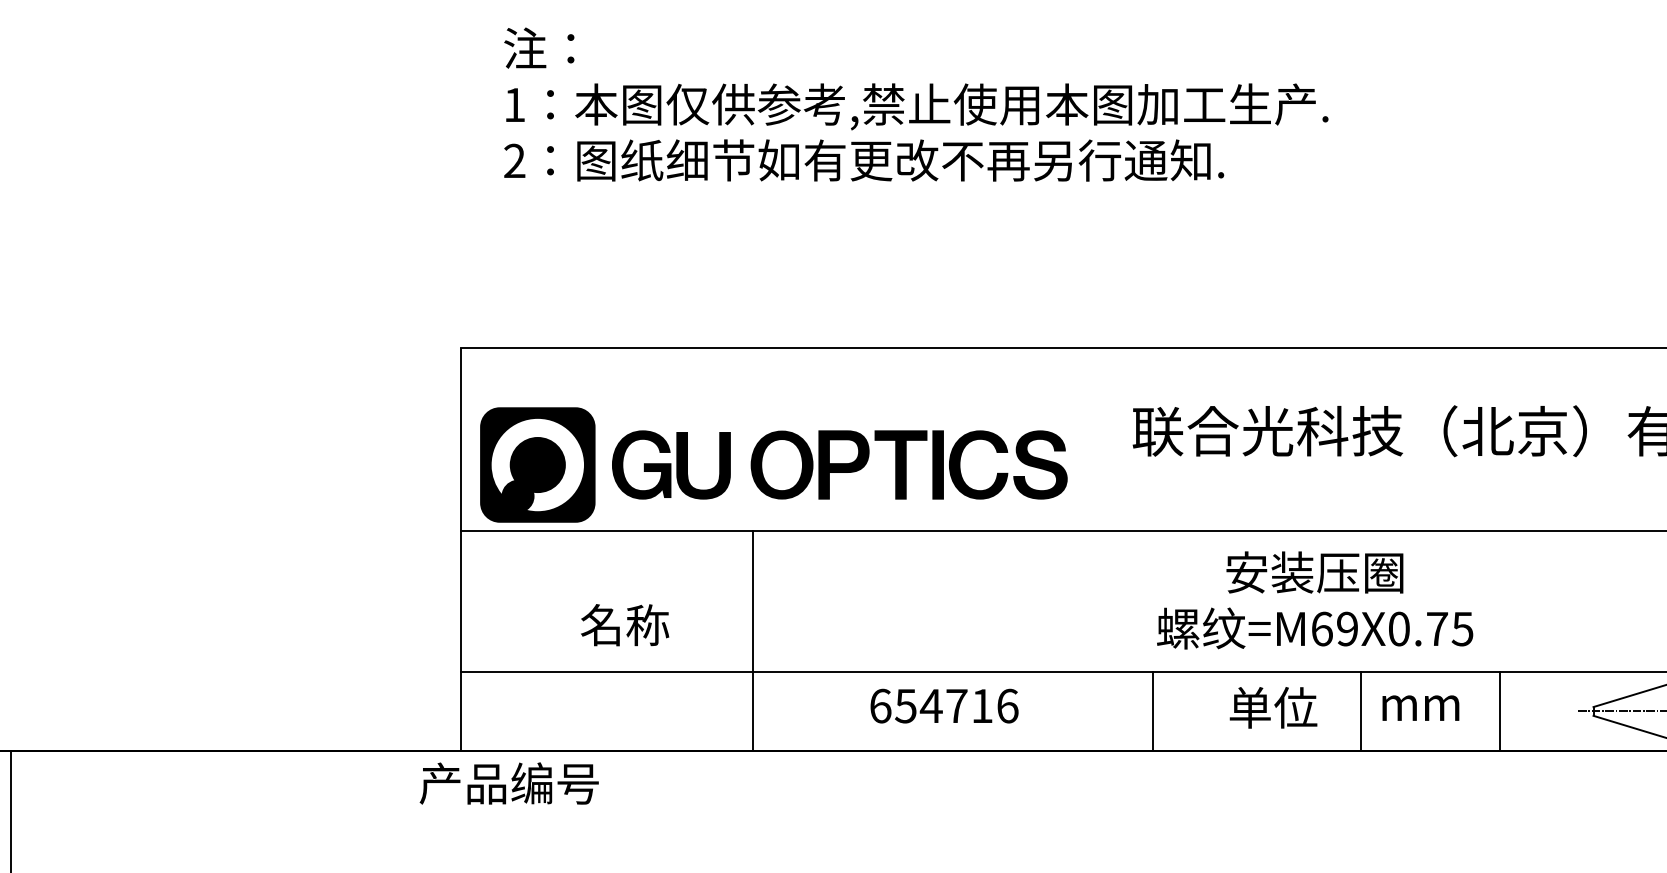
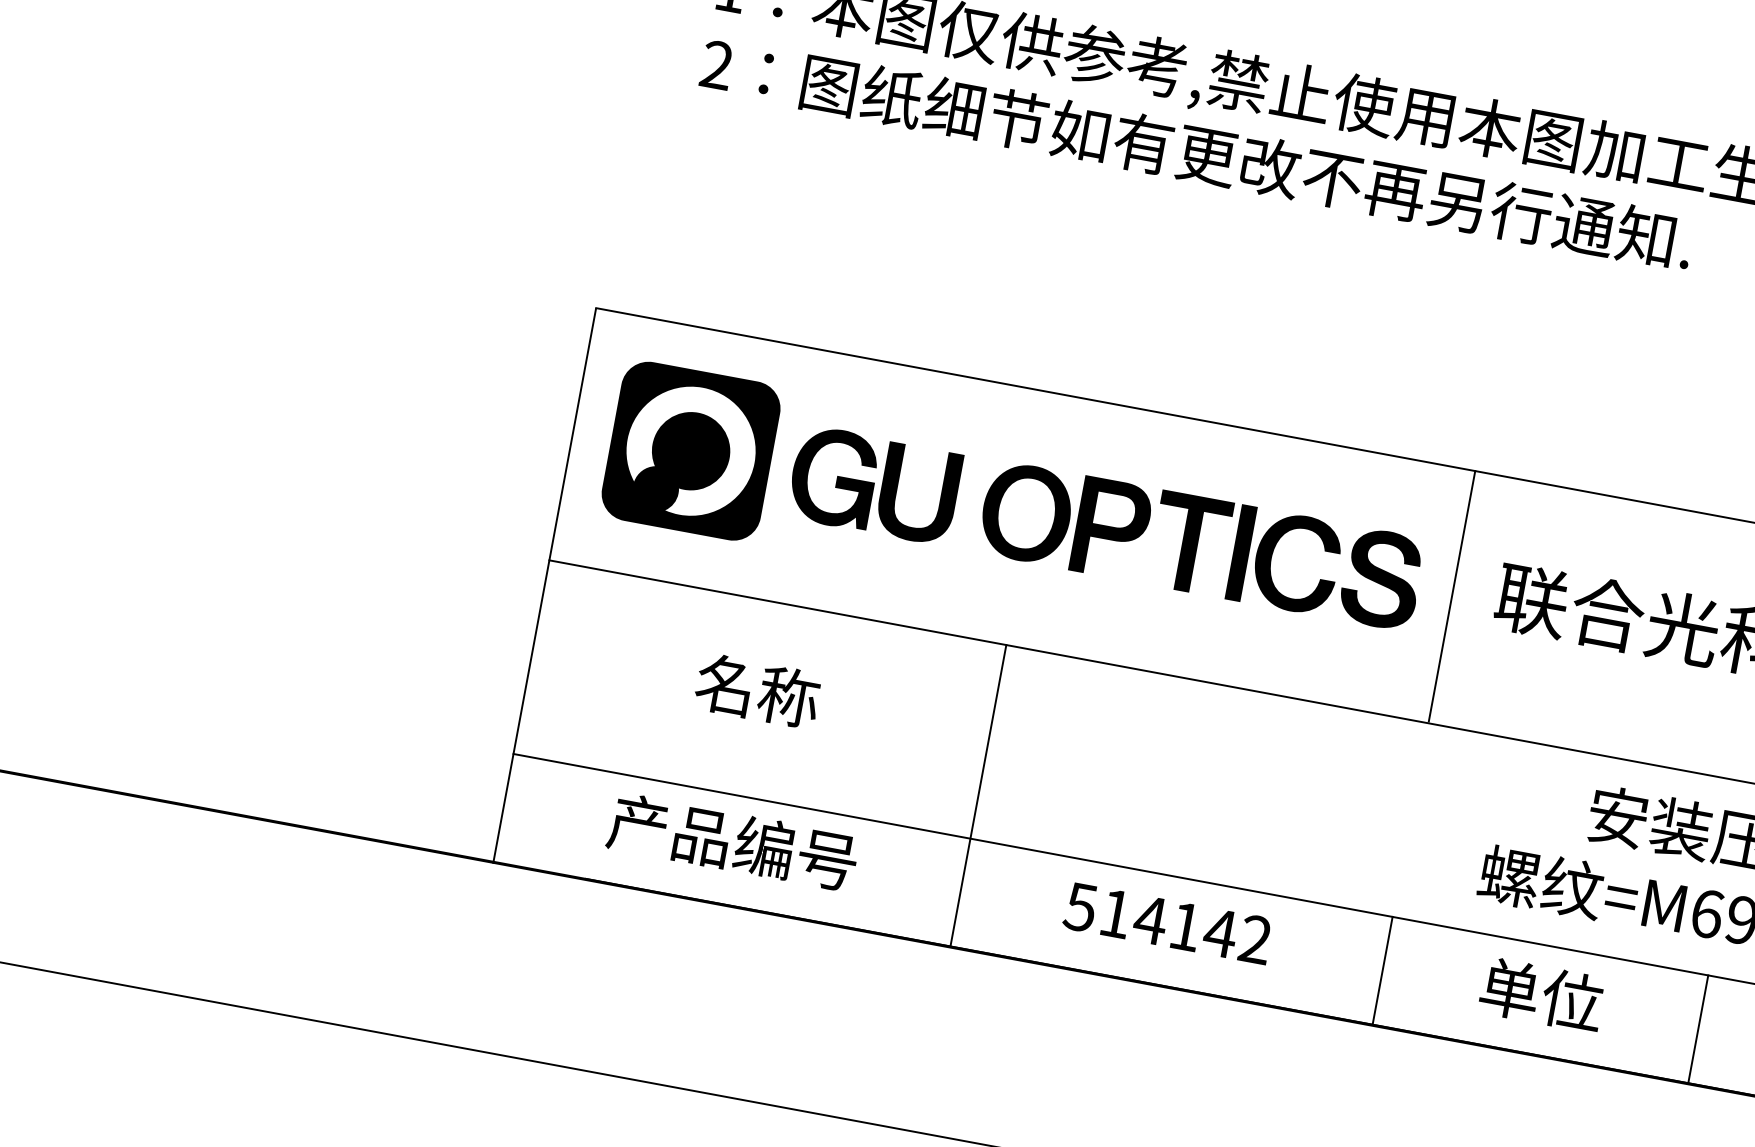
line: (1101, 438) -> (1452, 595), added
part: (773, 464) -> (1015, 510), moved
text: (625, 625) -> (758, 691), moved
line: (752, 640) -> (977, 794), moved
text: (943, 705) -> (1167, 922), 654716 -> 514142
text: (1273, 707) -> (1542, 994), moved
line: (1153, 711) -> (1383, 970), moved
line: (1360, 711) -> (1697, 1029), moved
text: (508, 783) -> (731, 841), moved

